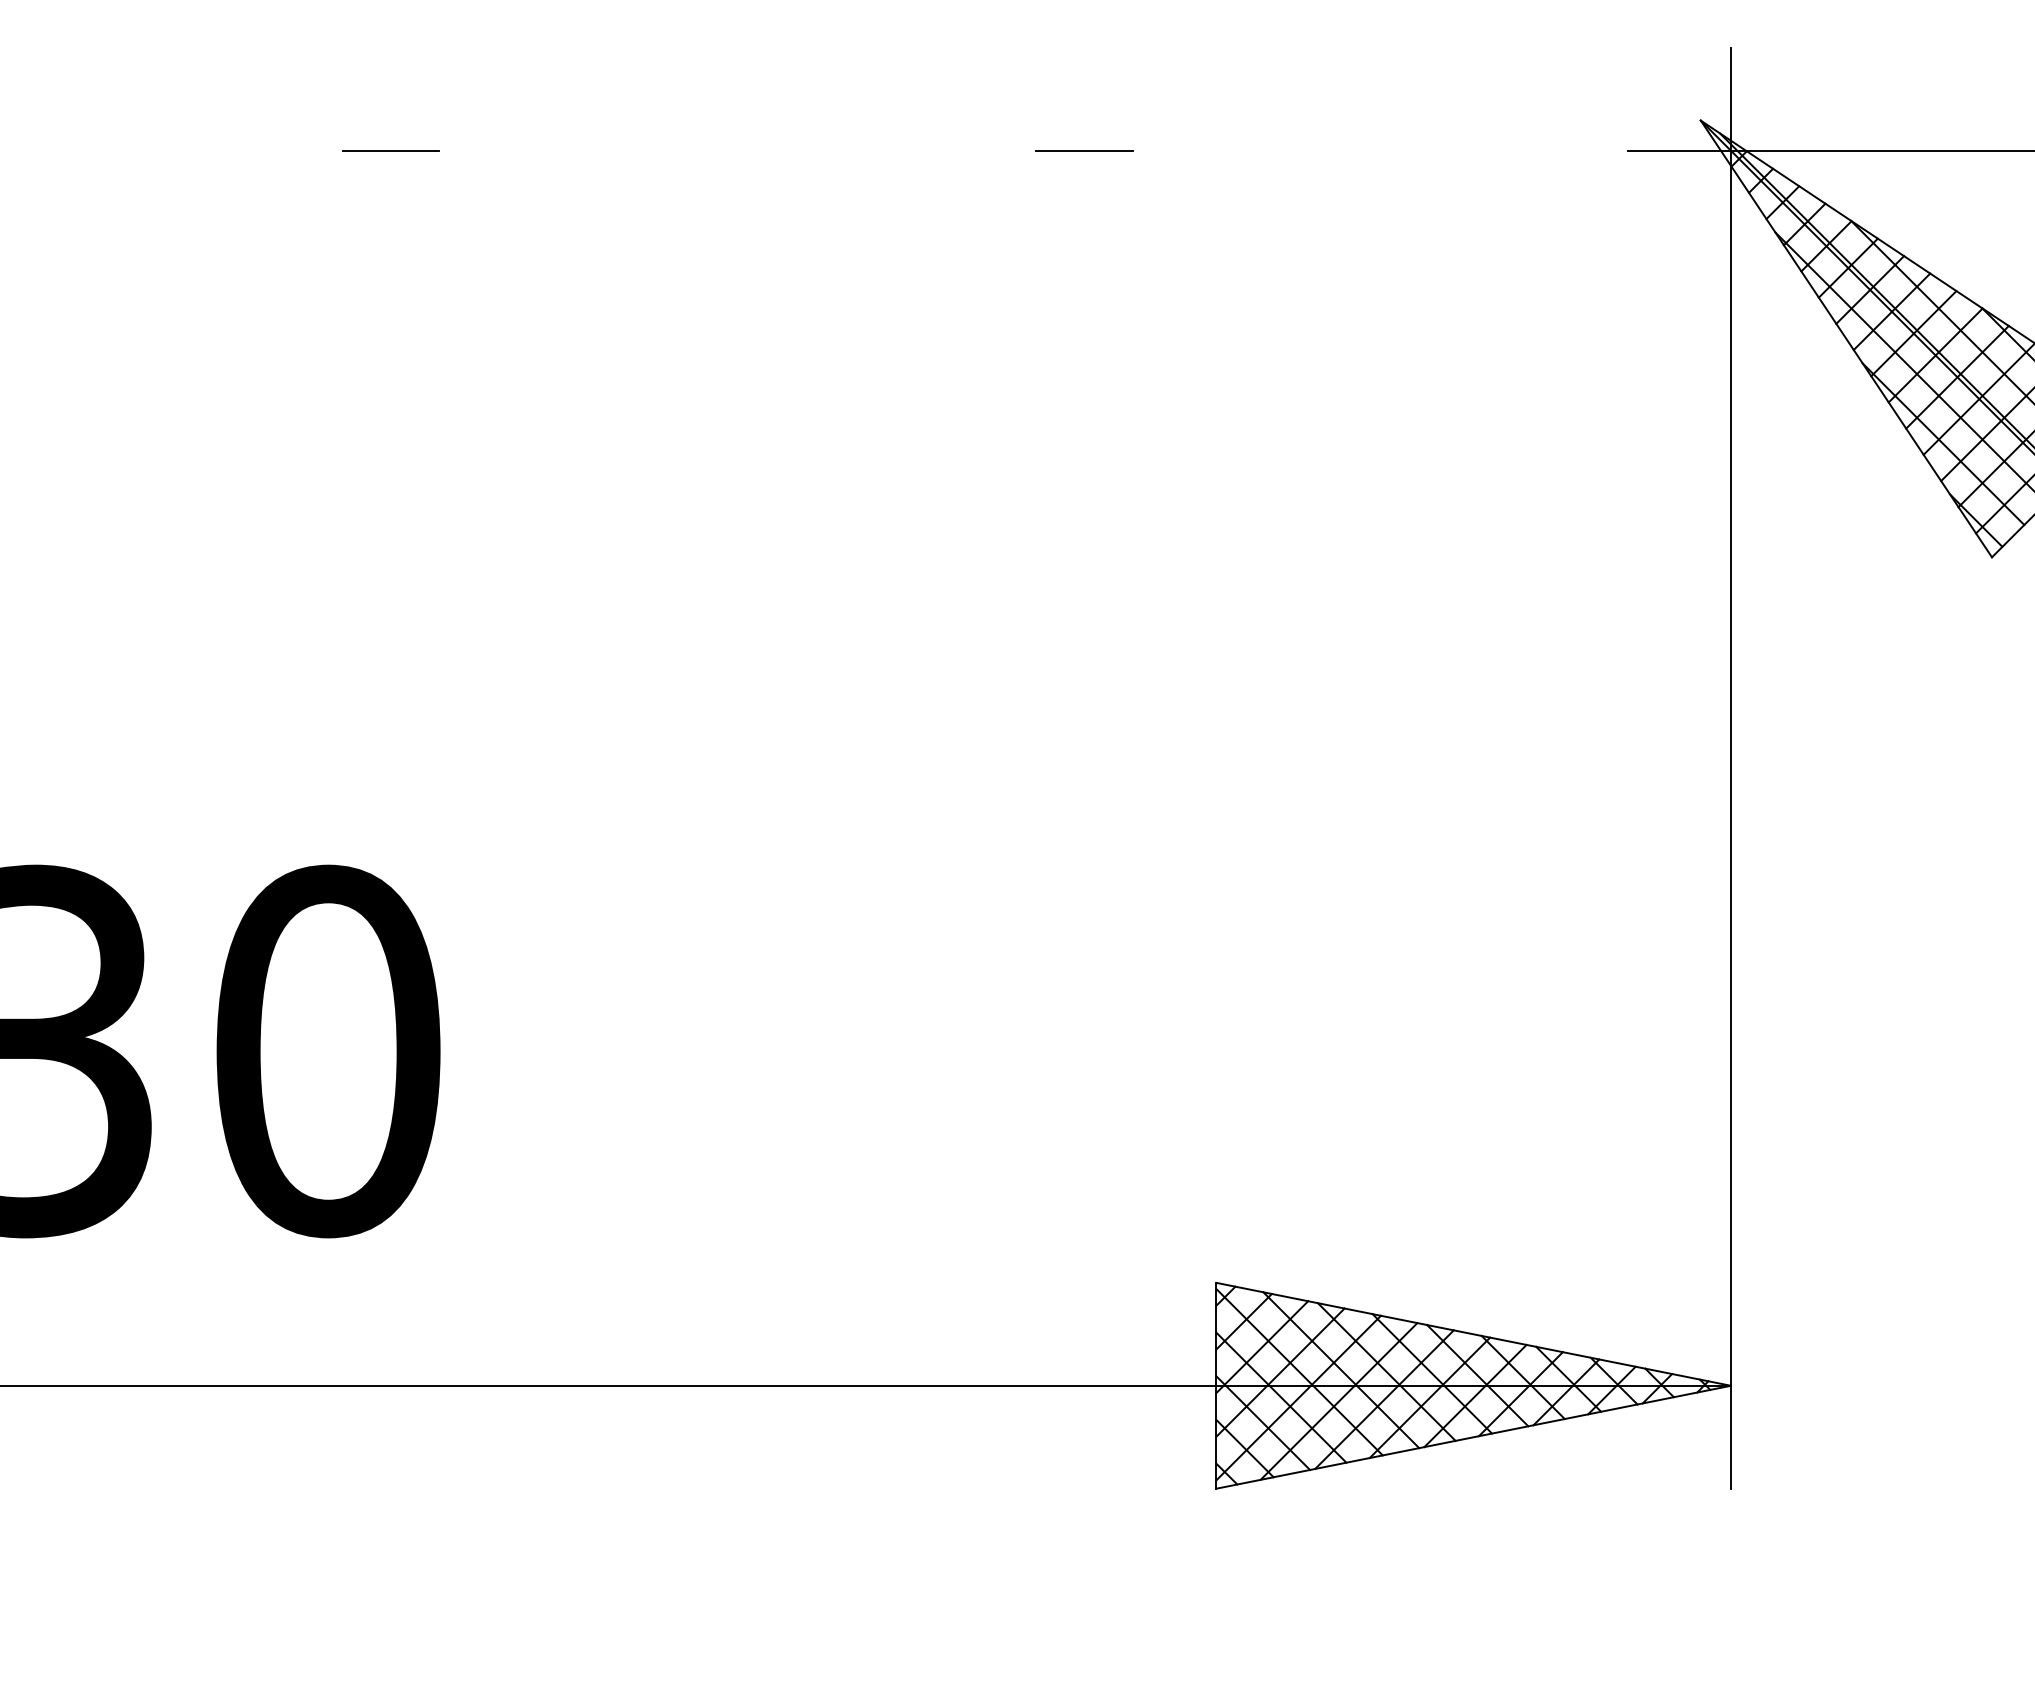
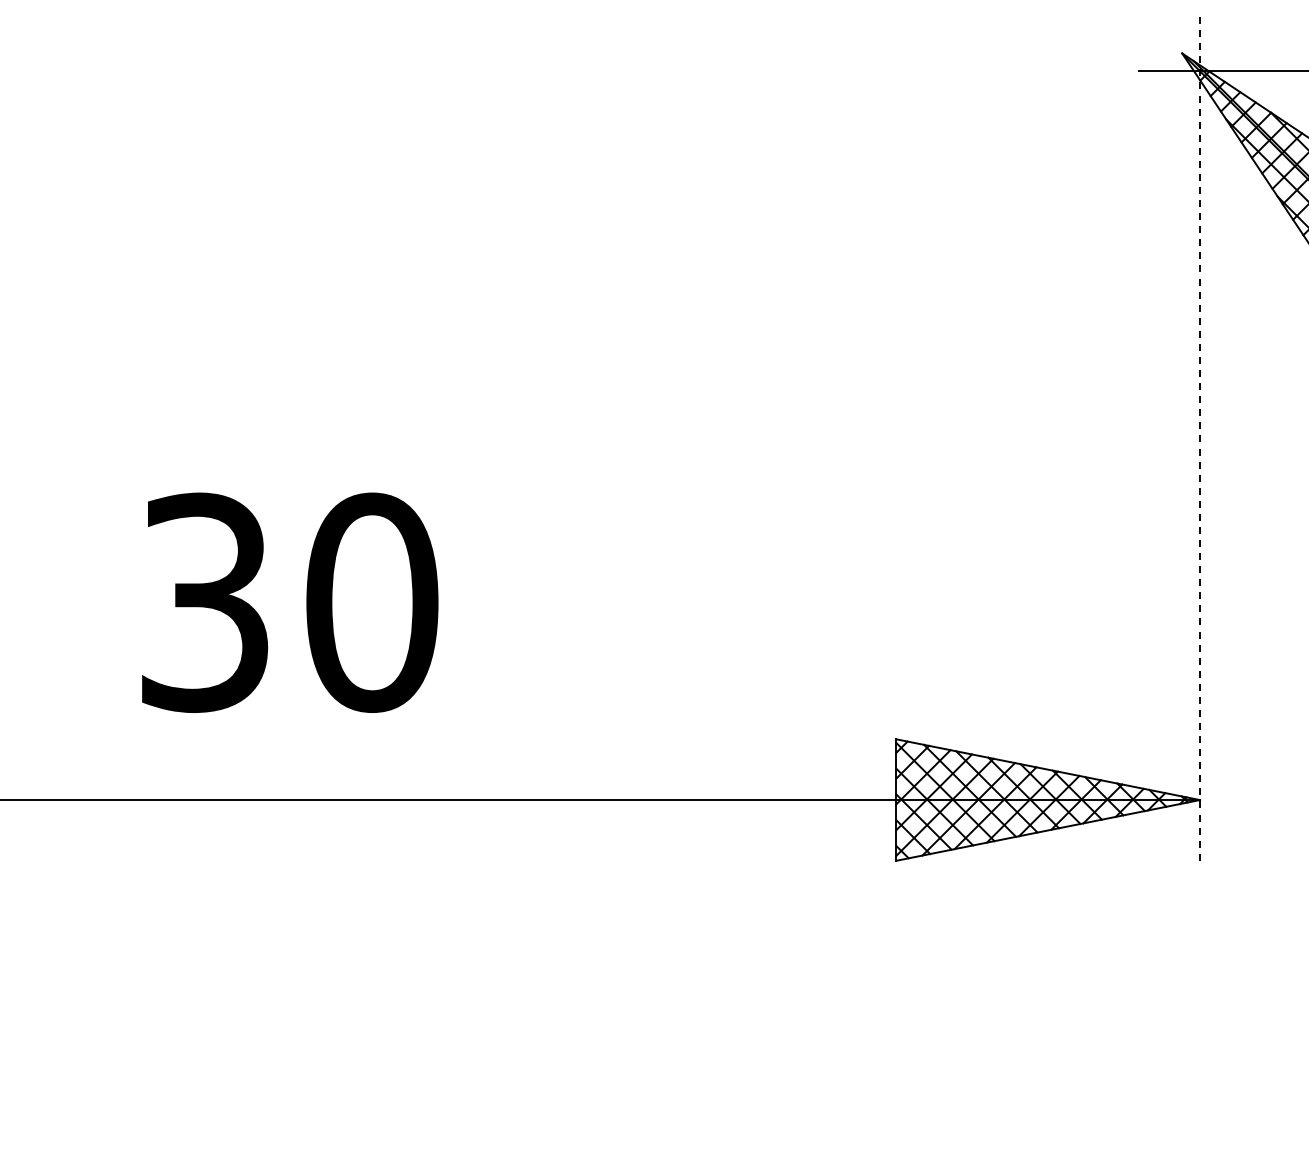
line: (389, 151) -> (408, 71), removed
line: (1084, 151) -> (818, 71), removed
line: (1731, 768) -> (1200, 435), solid -> dashed

